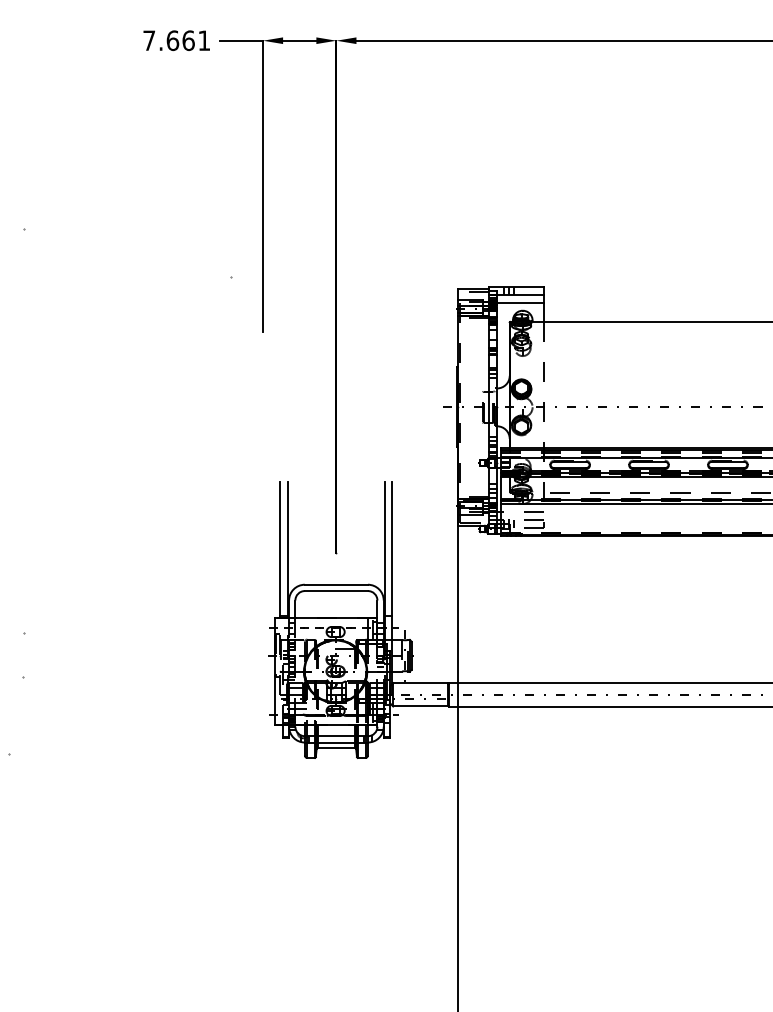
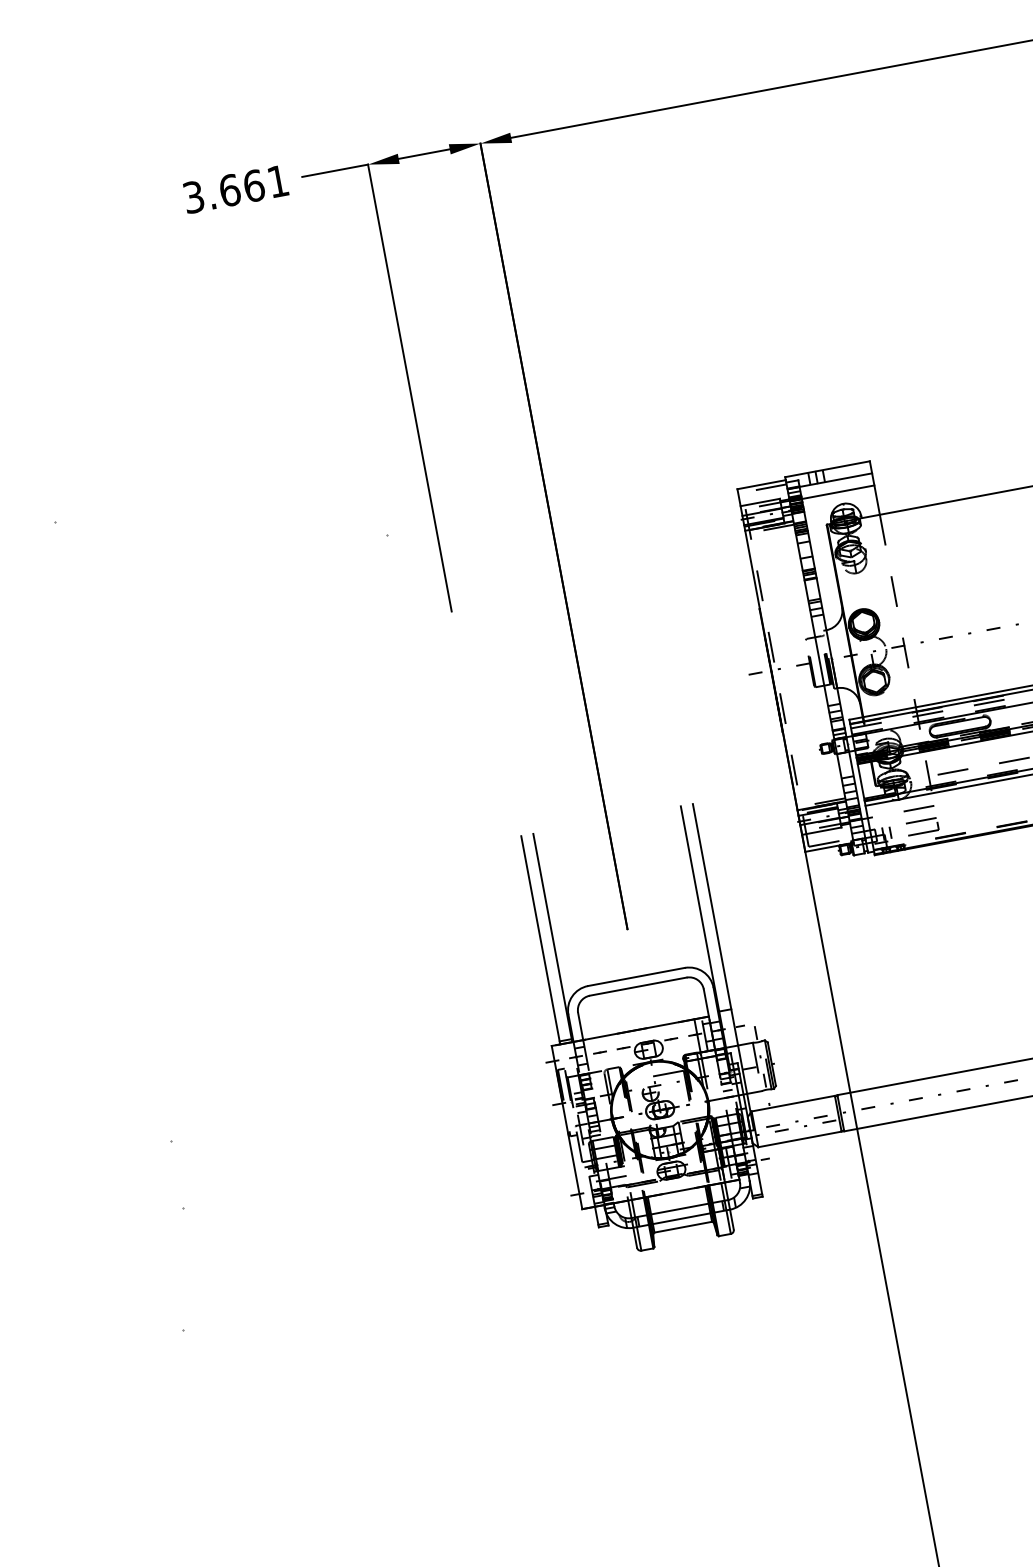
text: (149, 40) -> (194, 196), 7.661 -> 3.661

